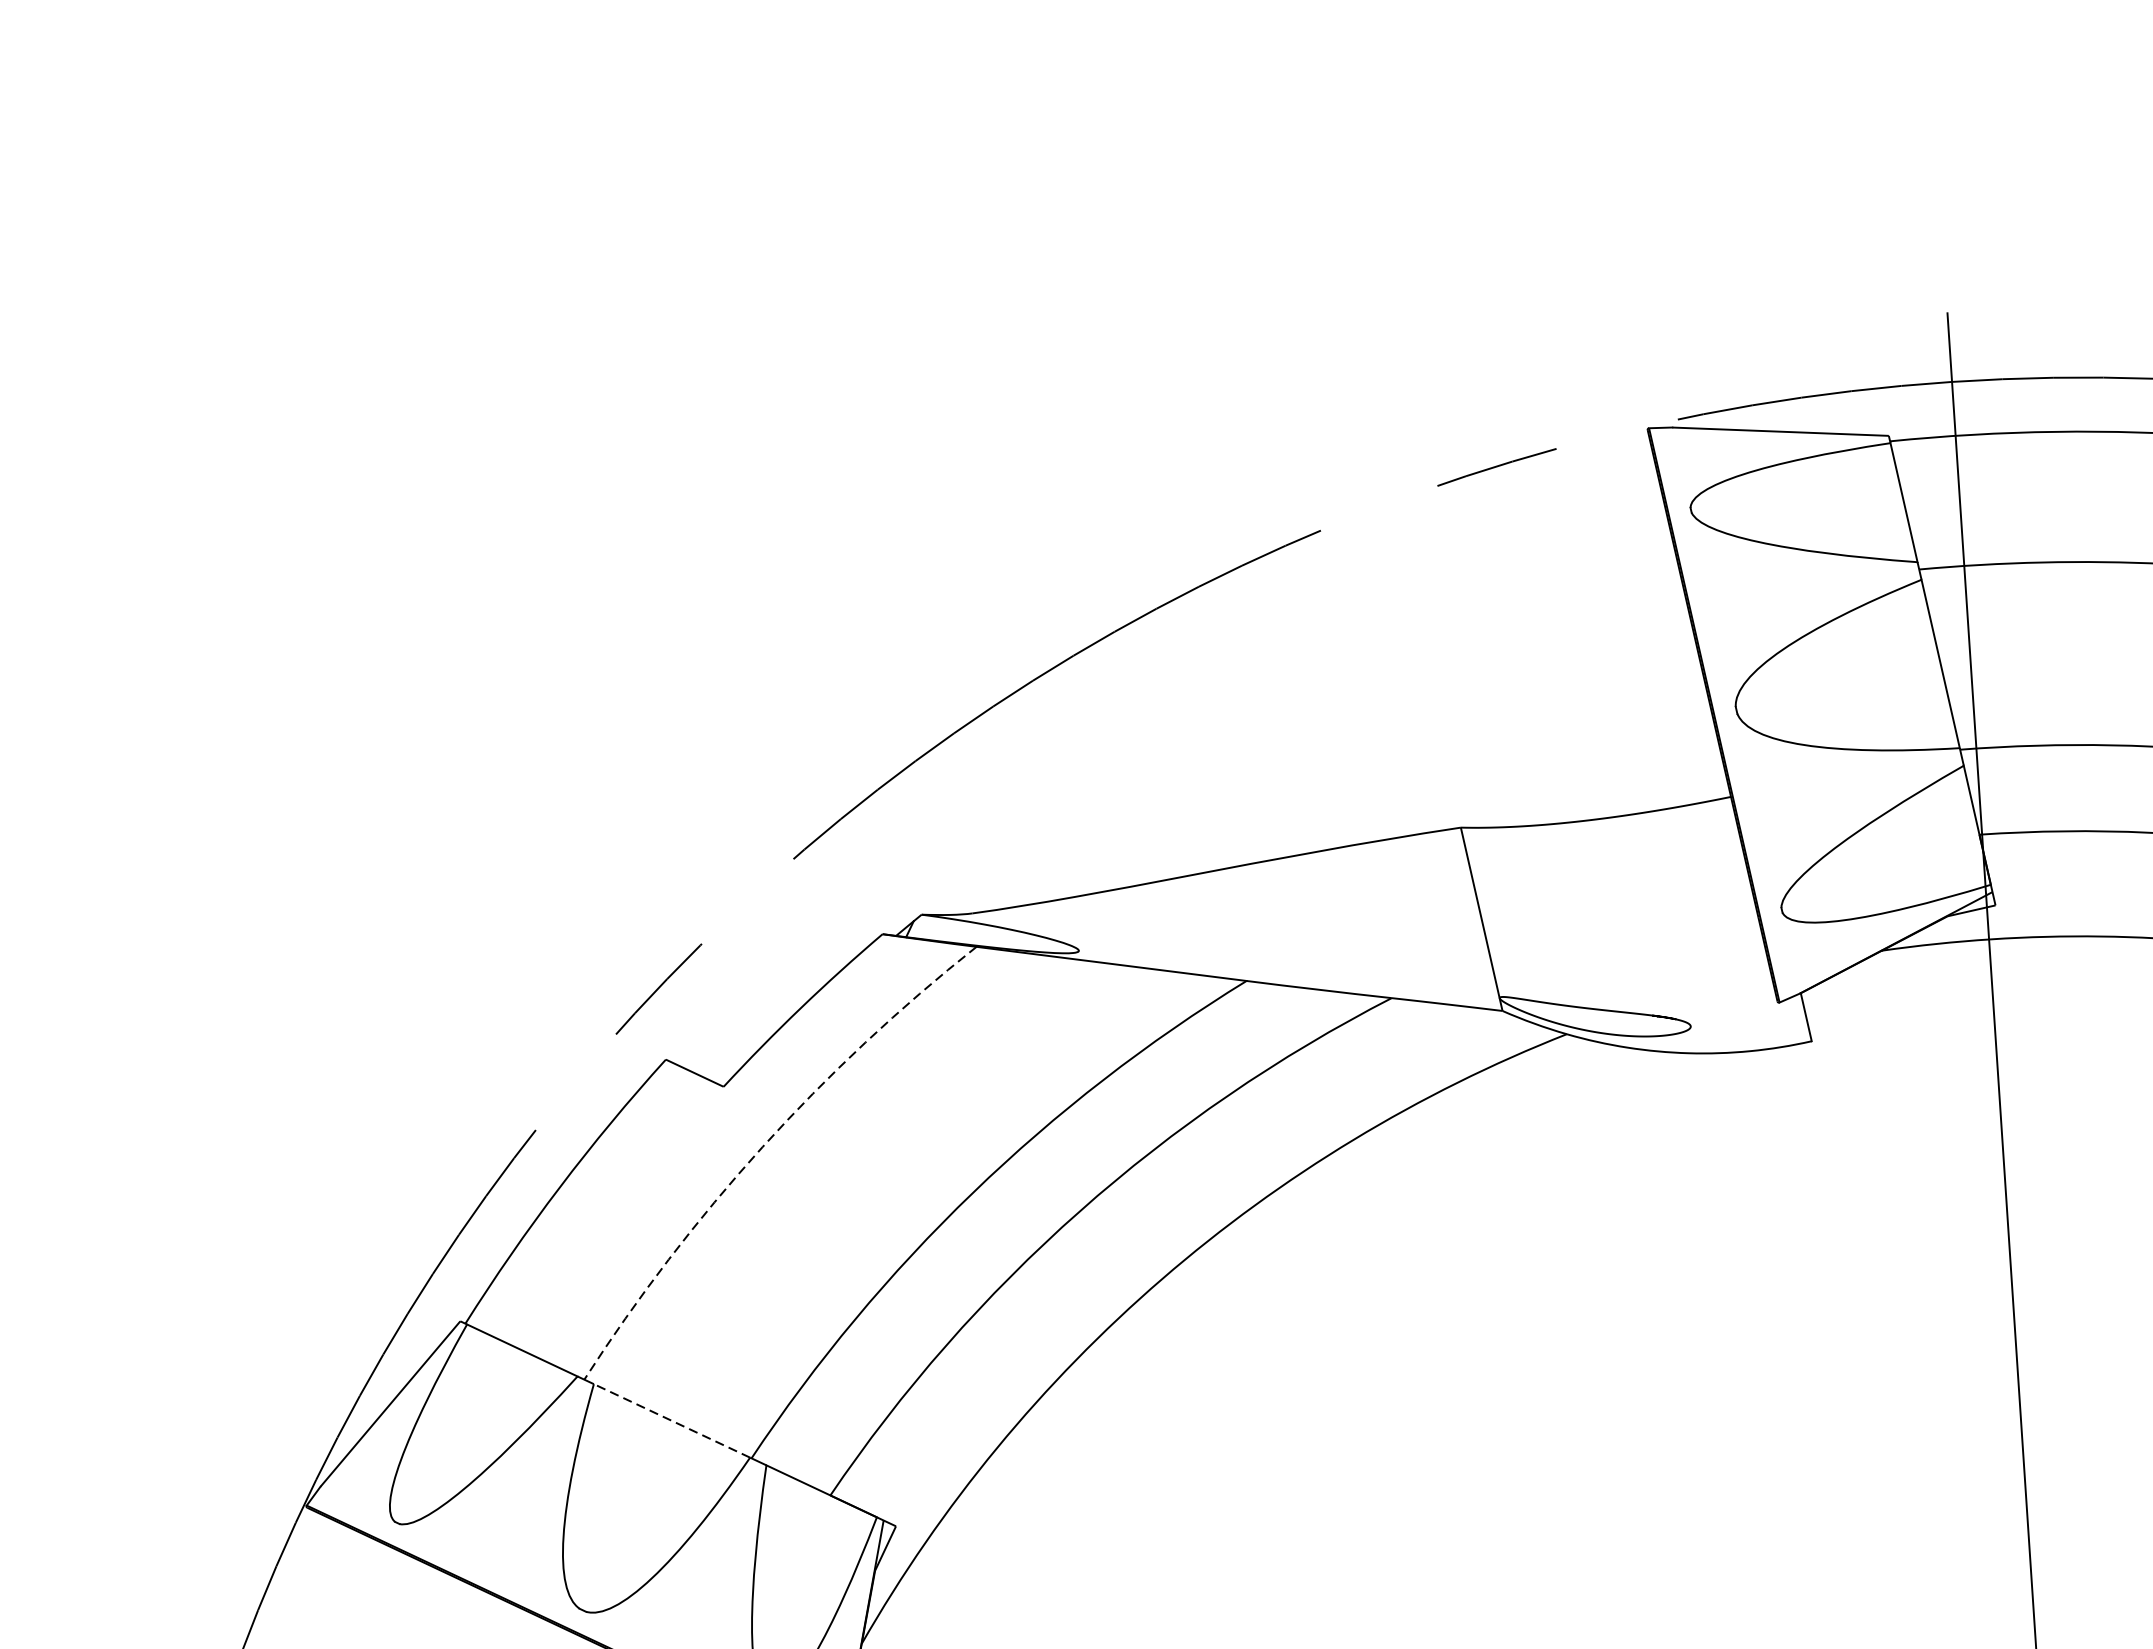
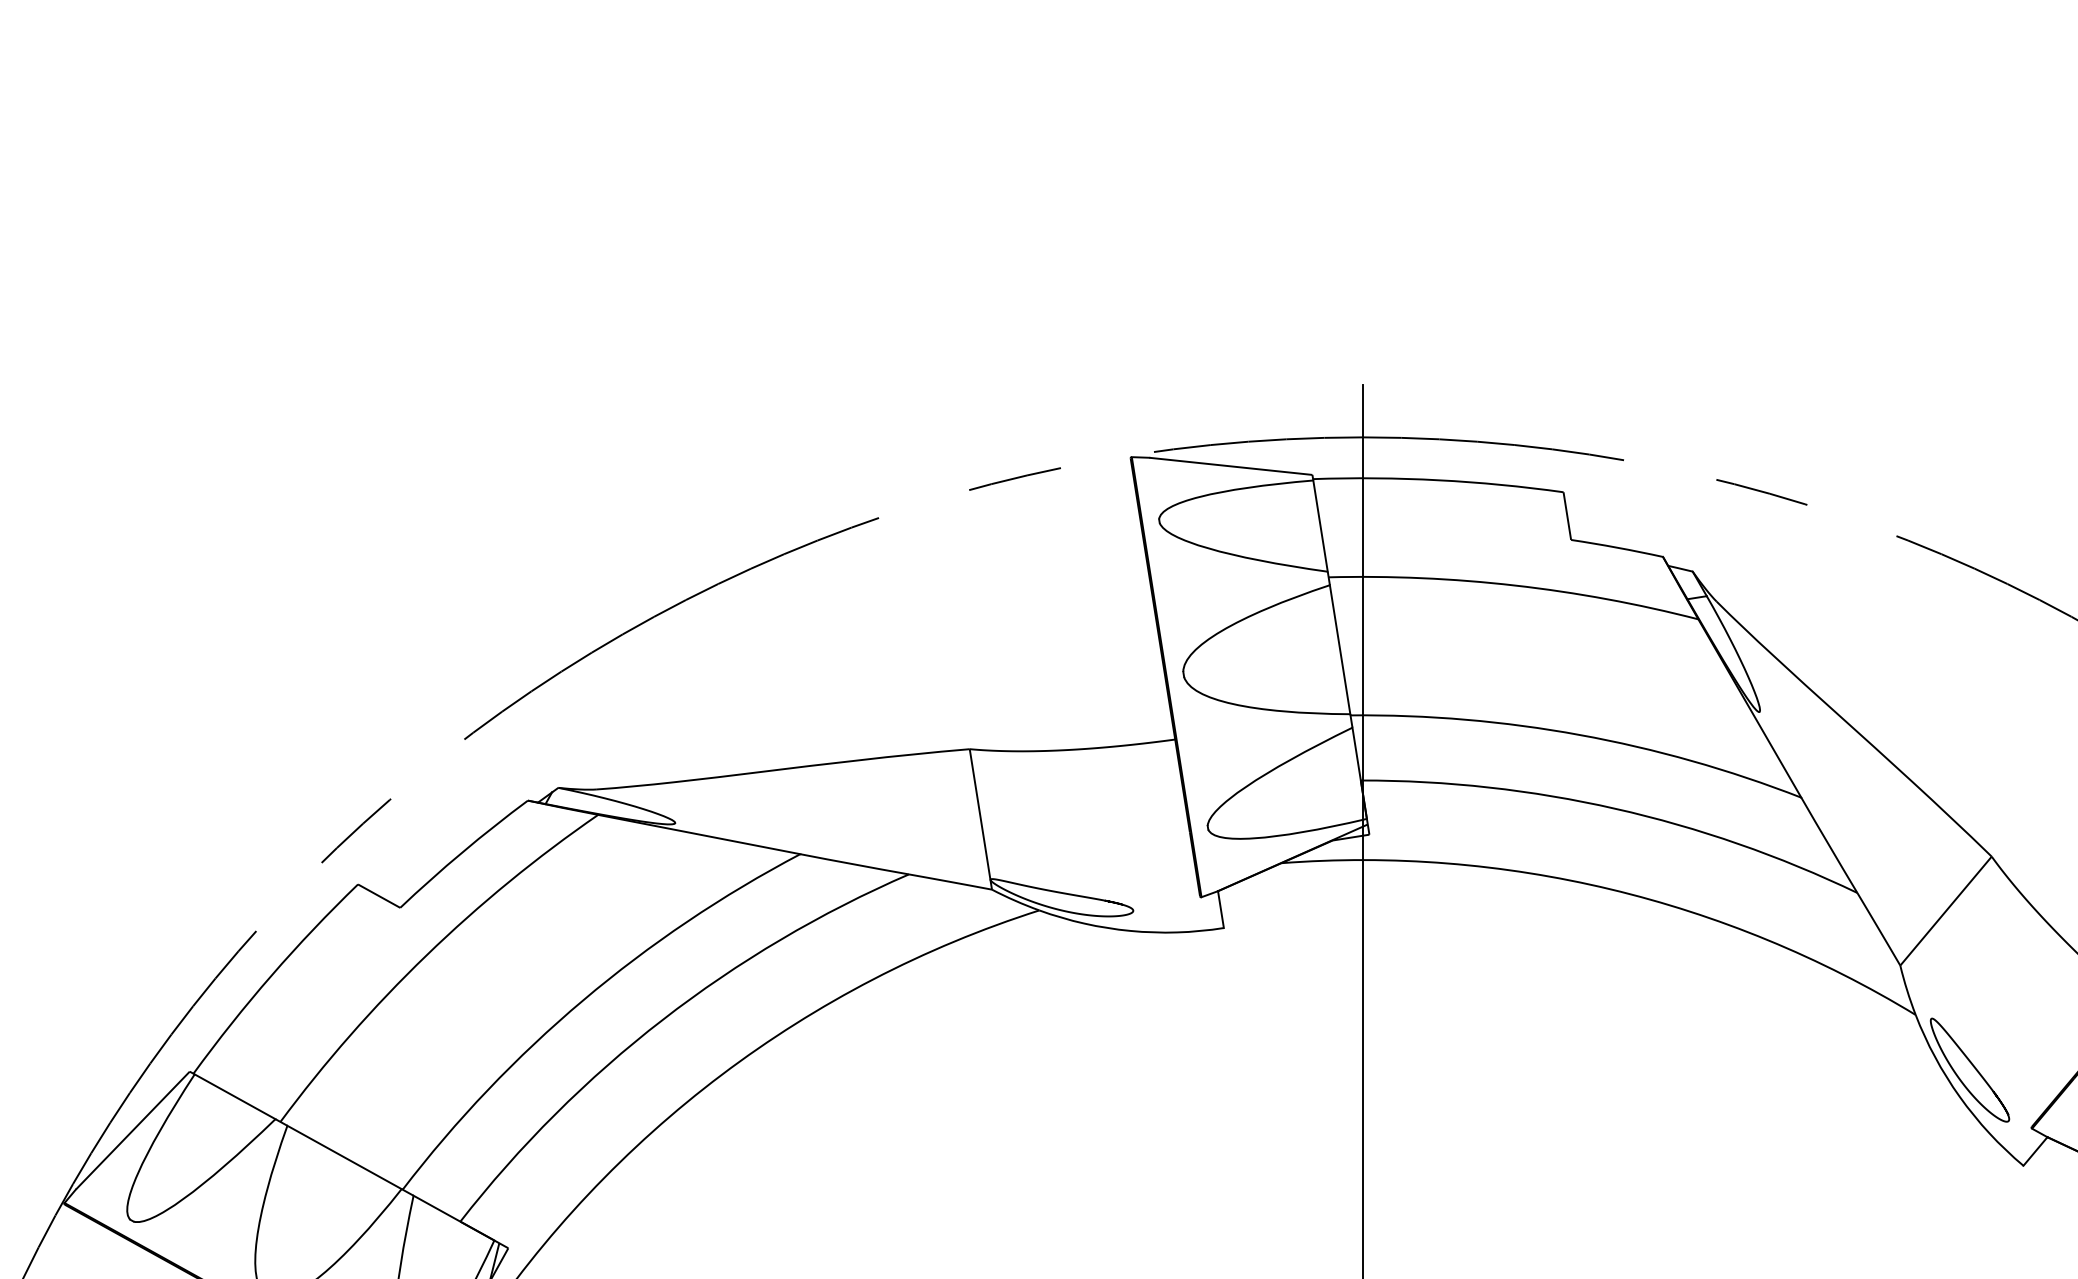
arc: (762, 1147) -> (426, 955), dashed -> solid
line: (671, 1420) -> (344, 1157), dashed -> solid

